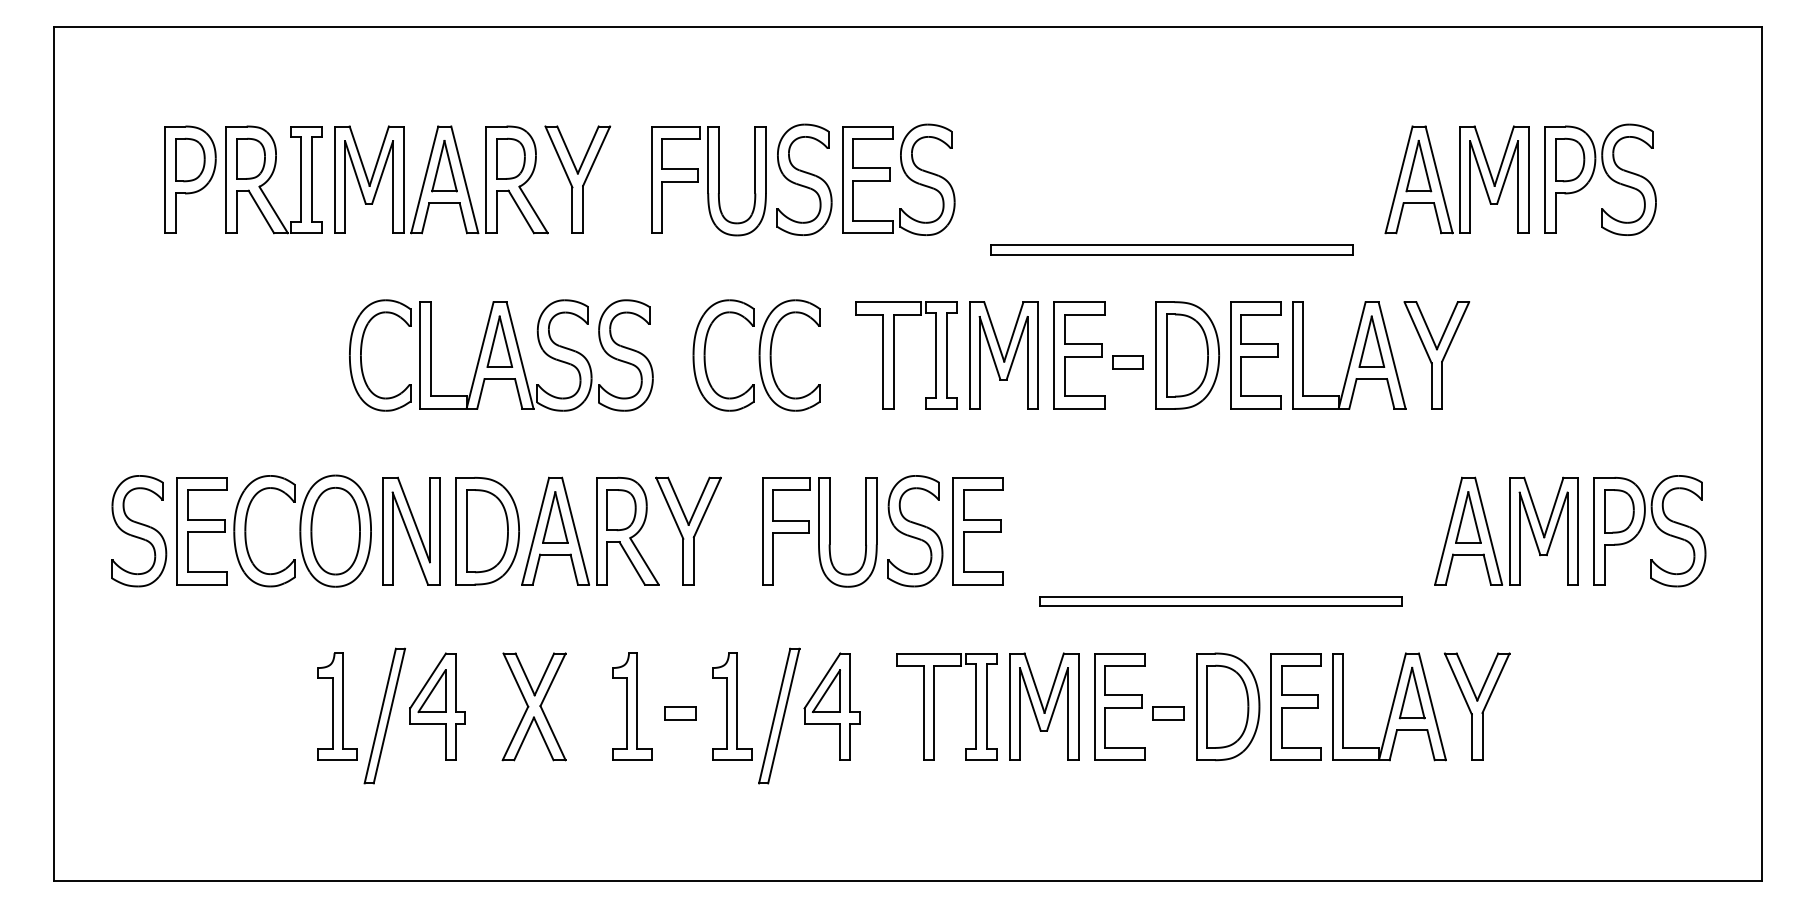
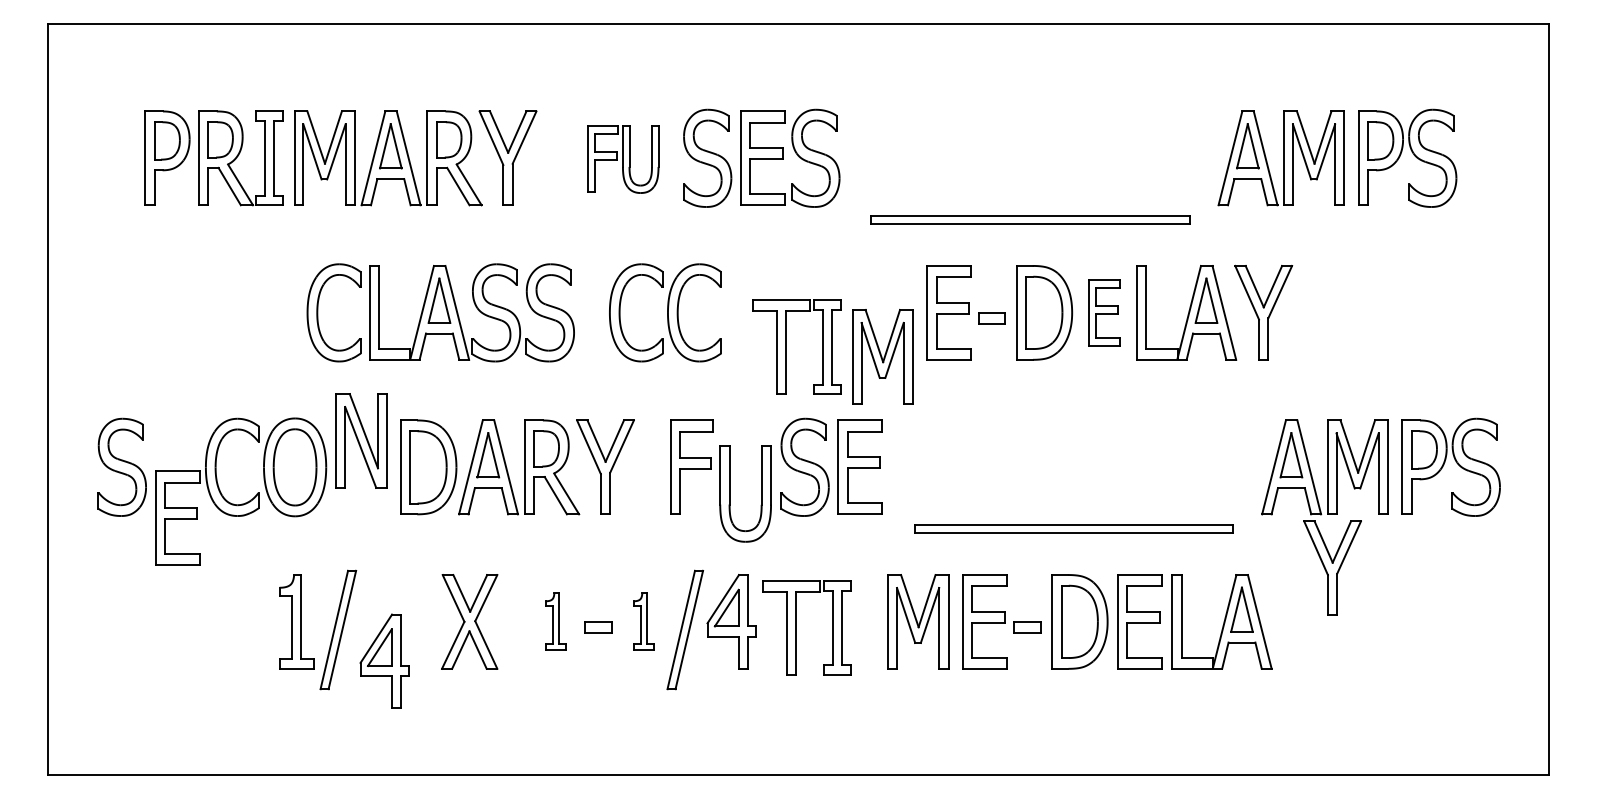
part: (708, 181) -> (623, 159), size x0.7
part: (894, 355) -> (786, 347), moved
part: (1003, 355) -> (882, 356), moved
part: (1255, 355) -> (1104, 312), size x0.7
part: (411, 530) -> (361, 440), moved
part: (201, 531) -> (177, 518), moved
part: (830, 532) -> (730, 494), moved
part: (437, 706) -> (384, 661), moved
part: (632, 706) -> (556, 621), size x0.6
part: (732, 706) -> (644, 621), size x0.6
part: (934, 706) -> (796, 627), moved
part: (1476, 706) -> (1331, 567), moved

